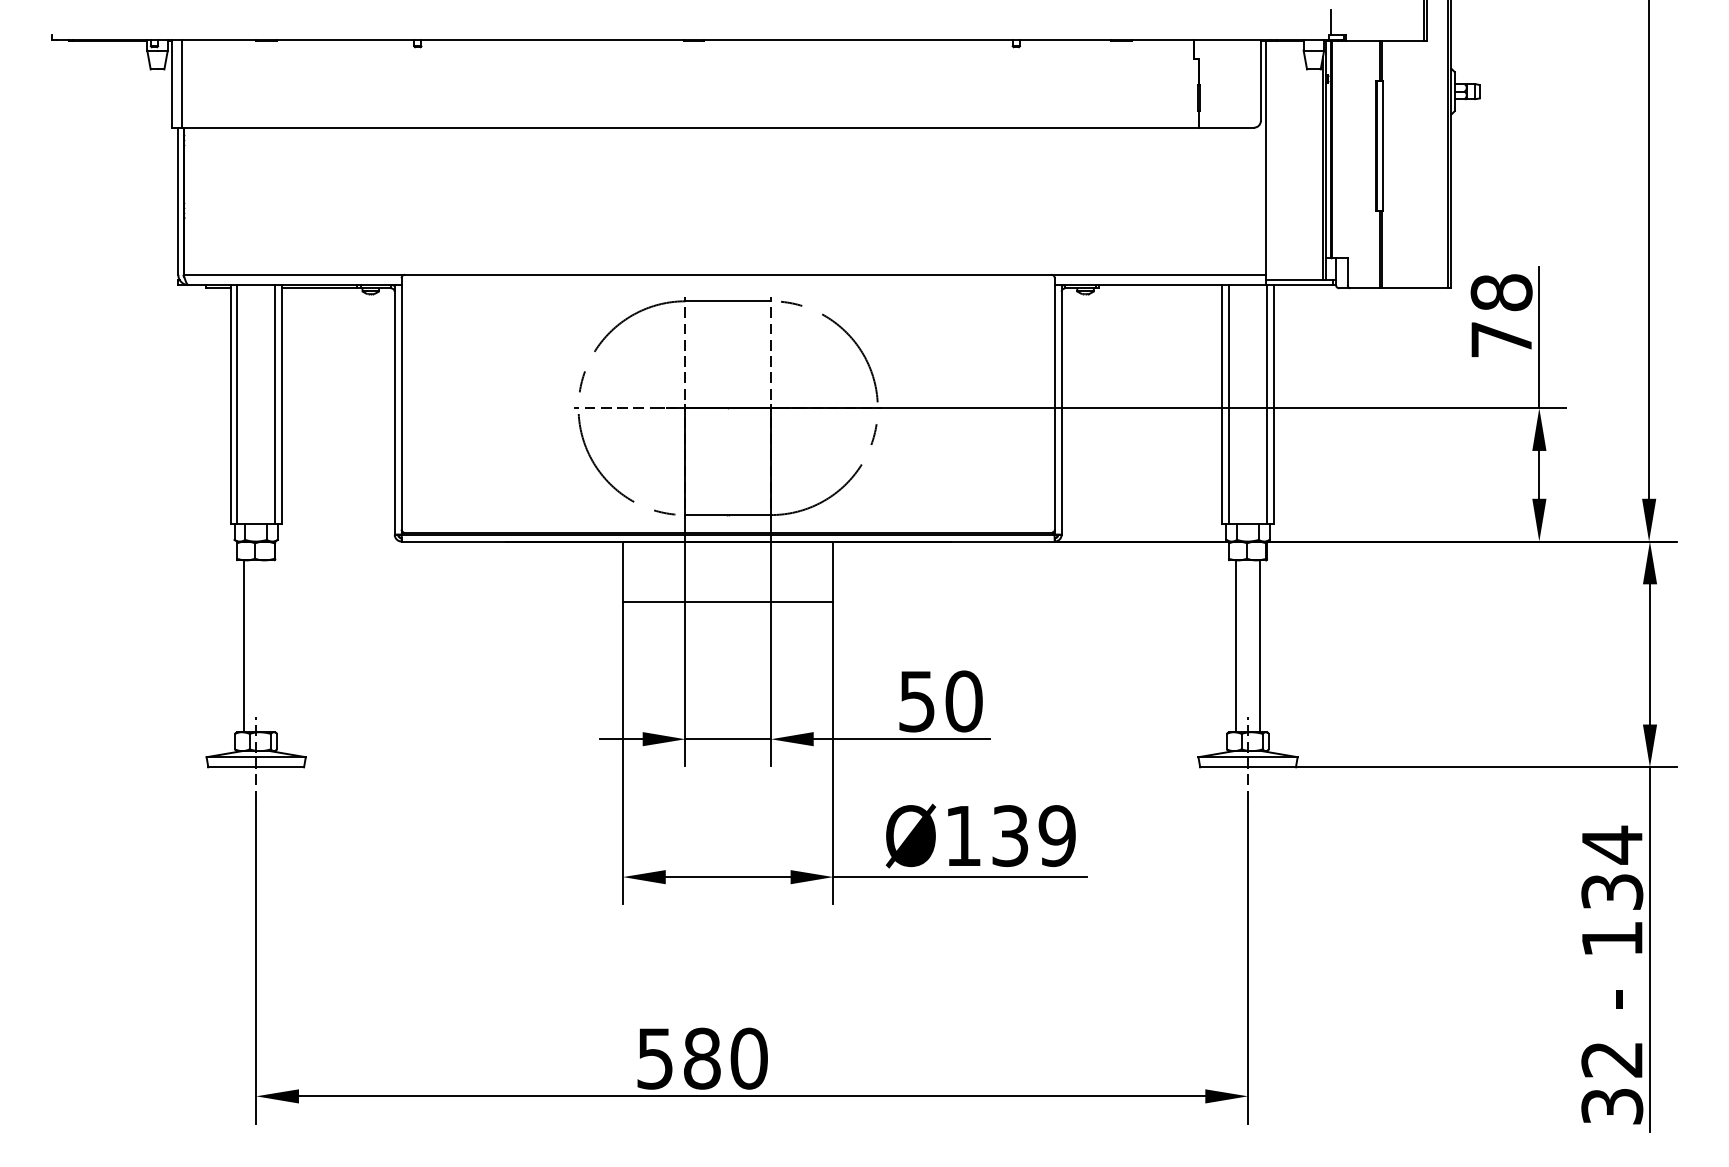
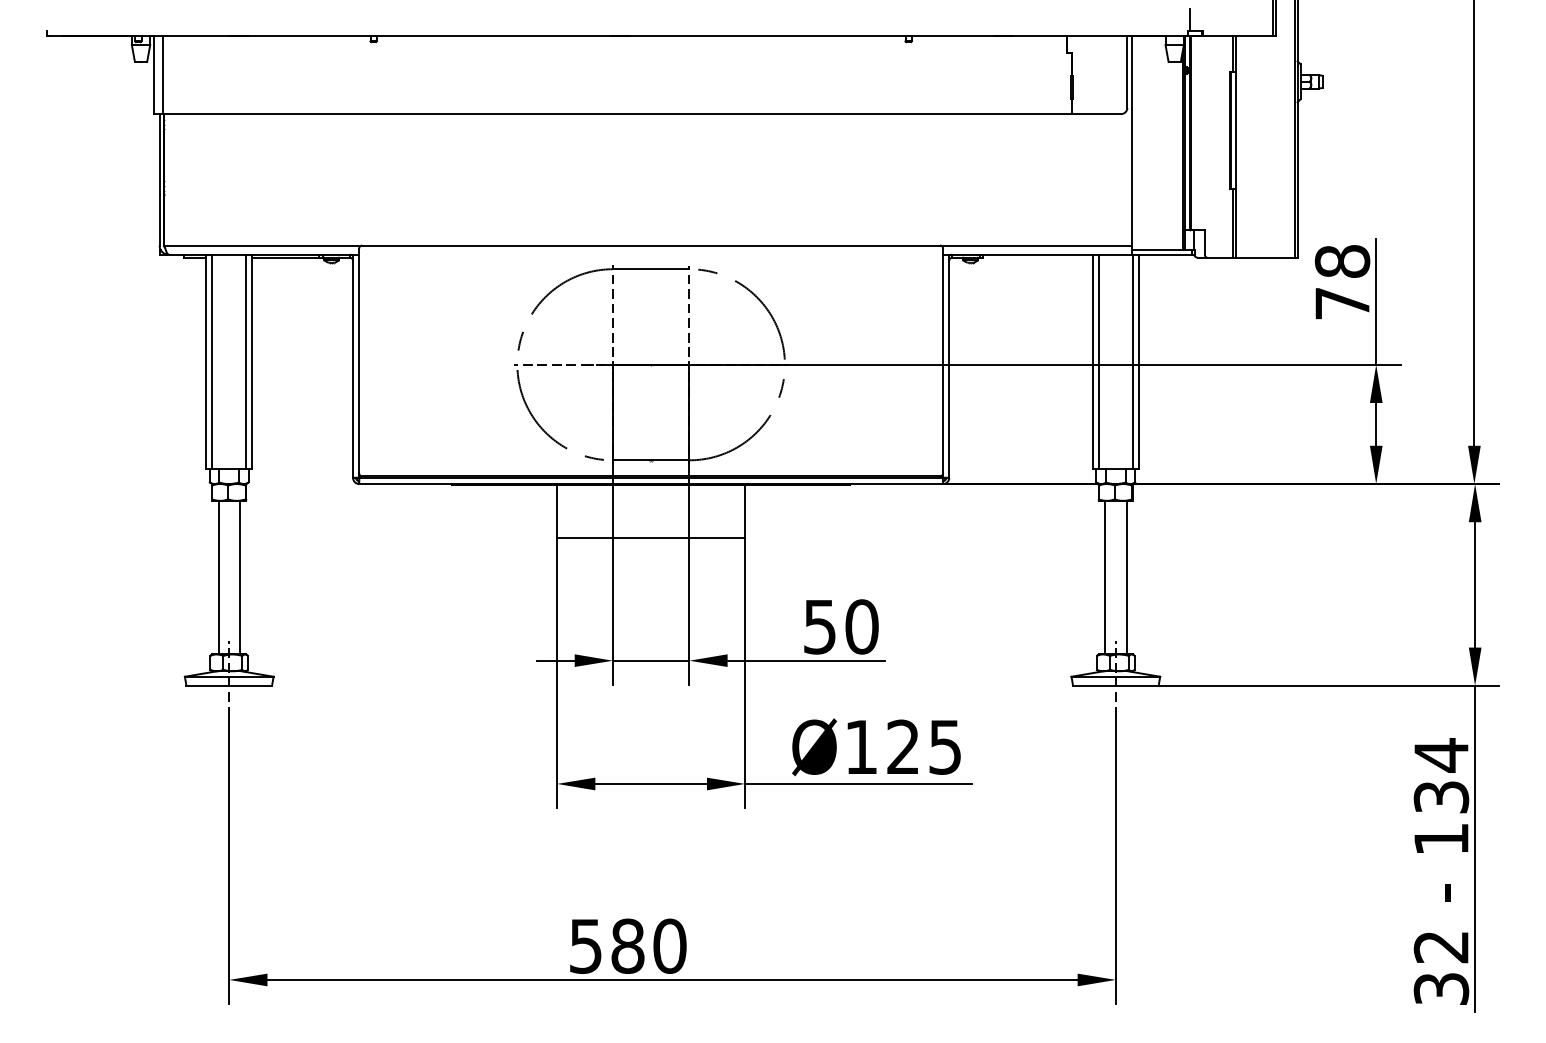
line: (268, 646) -> (240, 577), added
text: (1033, 836) -> (924, 747), Ø139 -> Ø125

